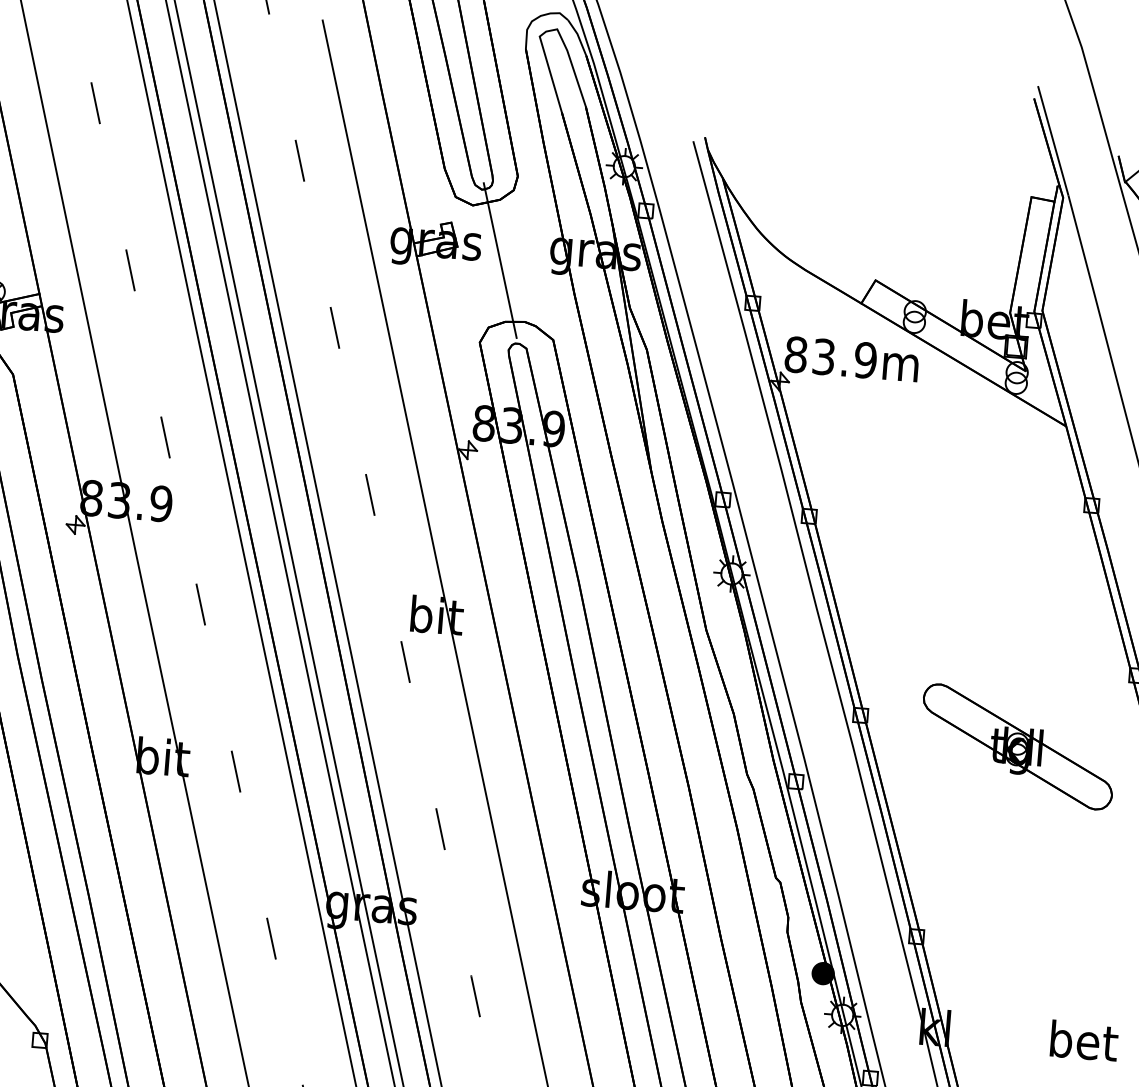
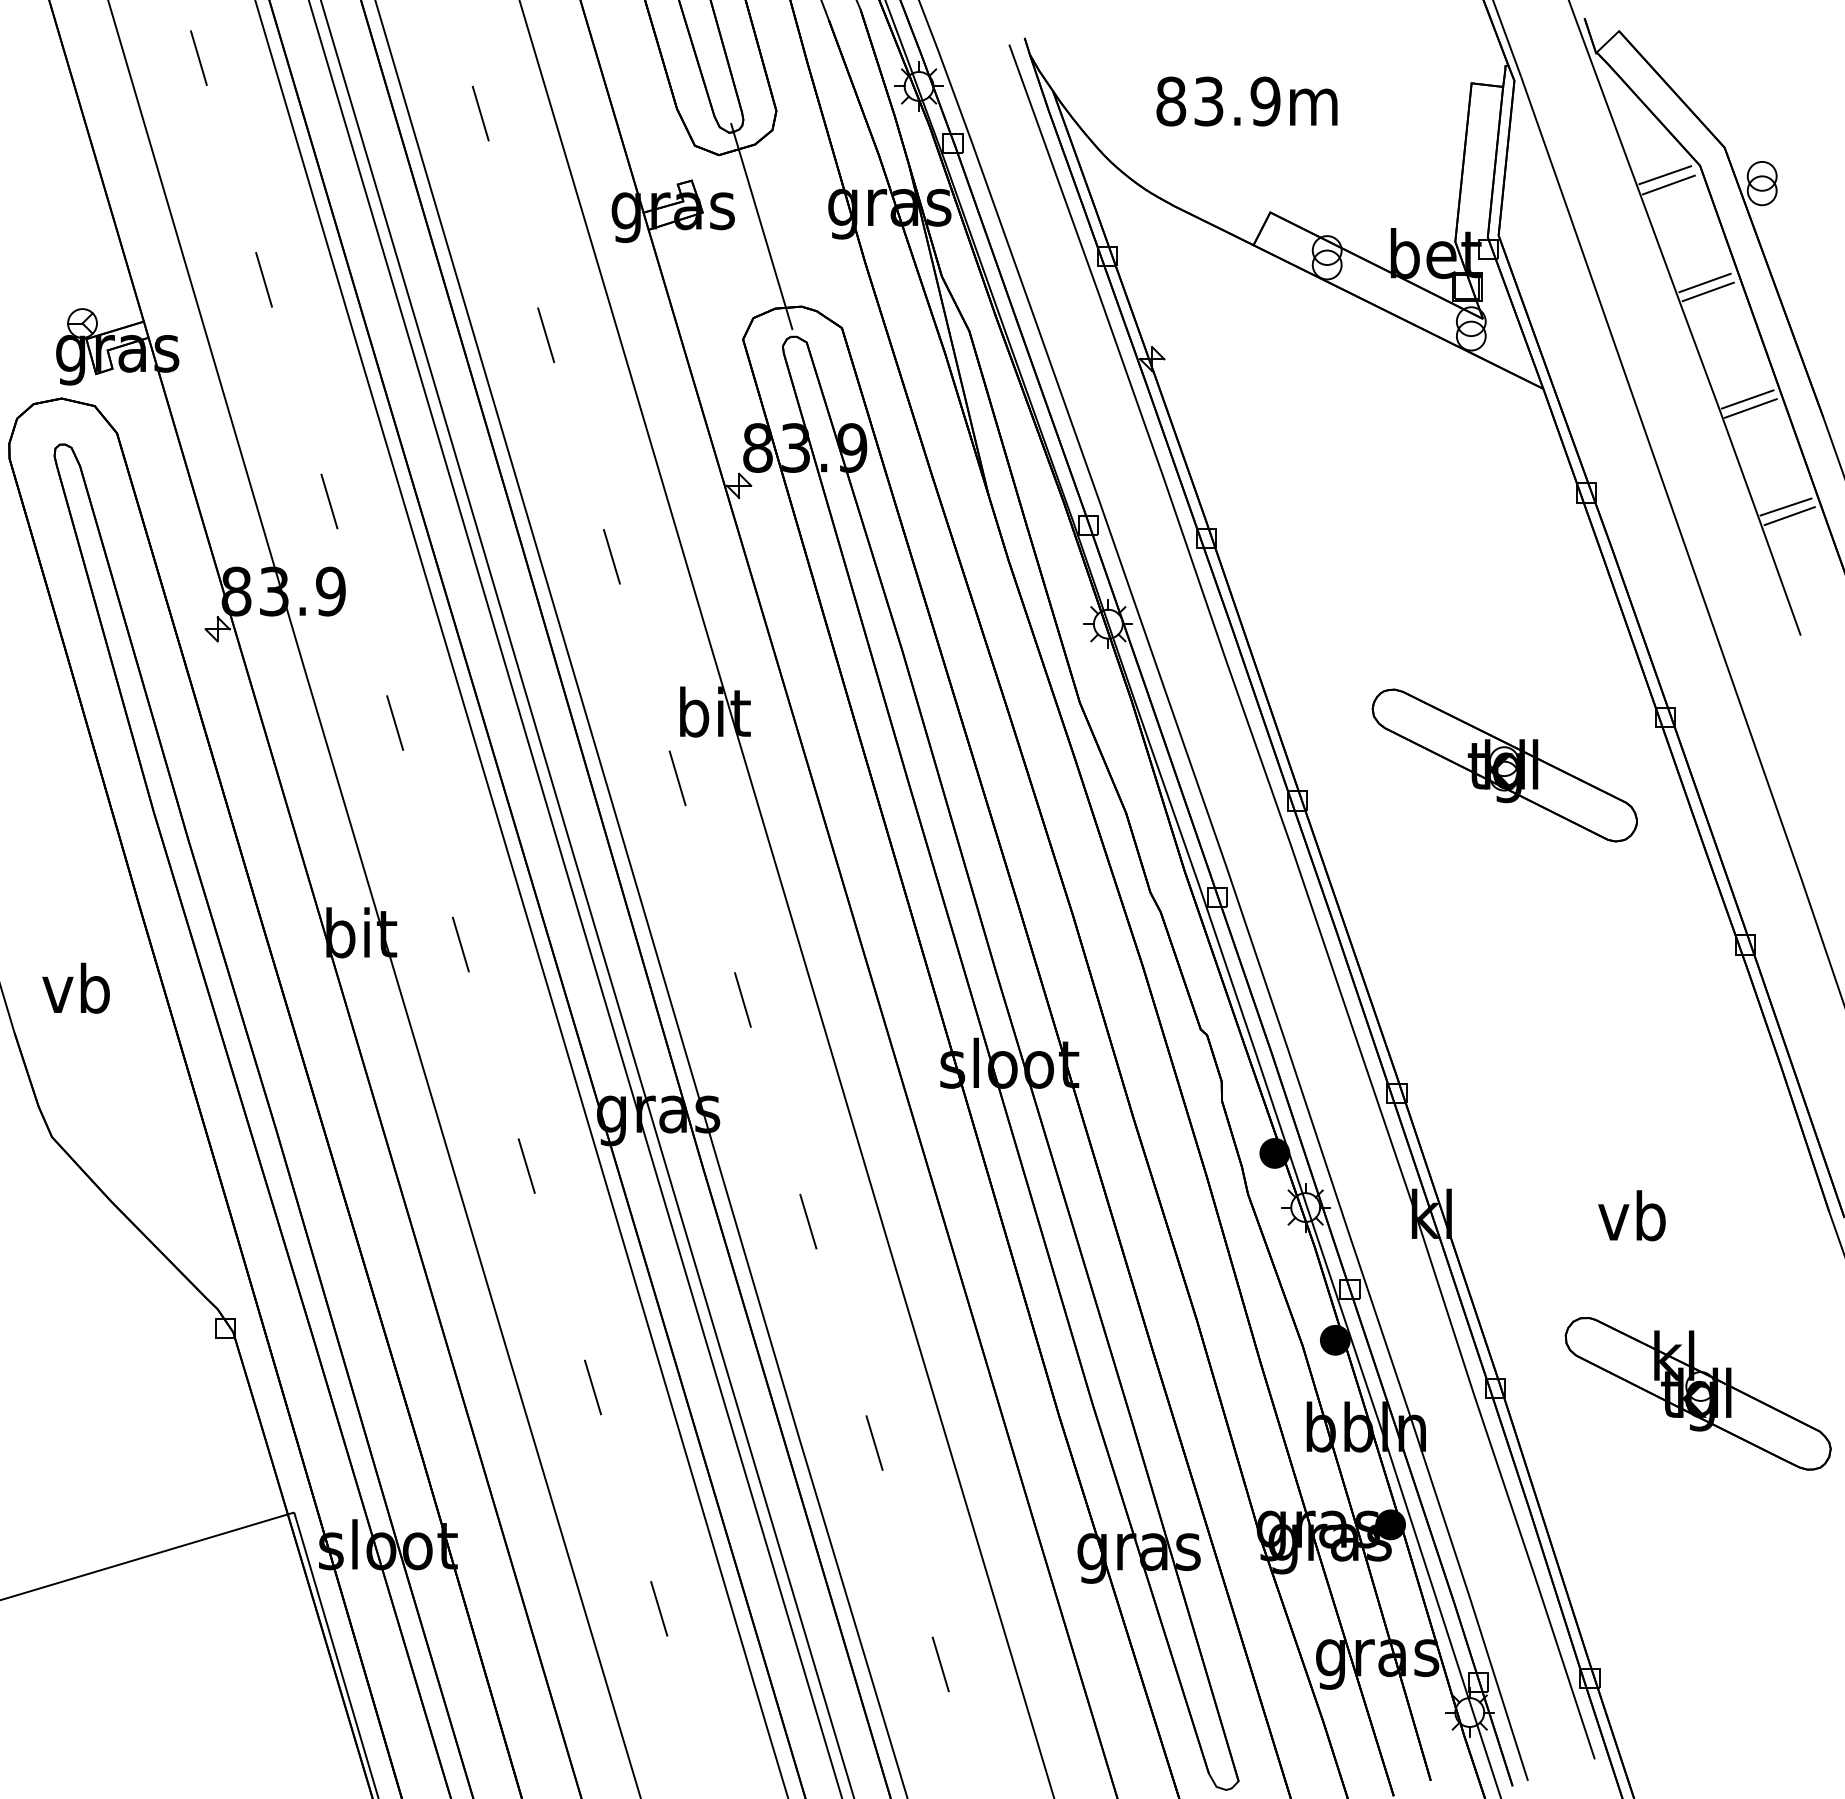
text: (851, 359) -> (1246, 101), moved
part: (1017, 746) -> (1504, 765), moved
text: (1084, 1040) -> (1634, 1215), bet -> vb

